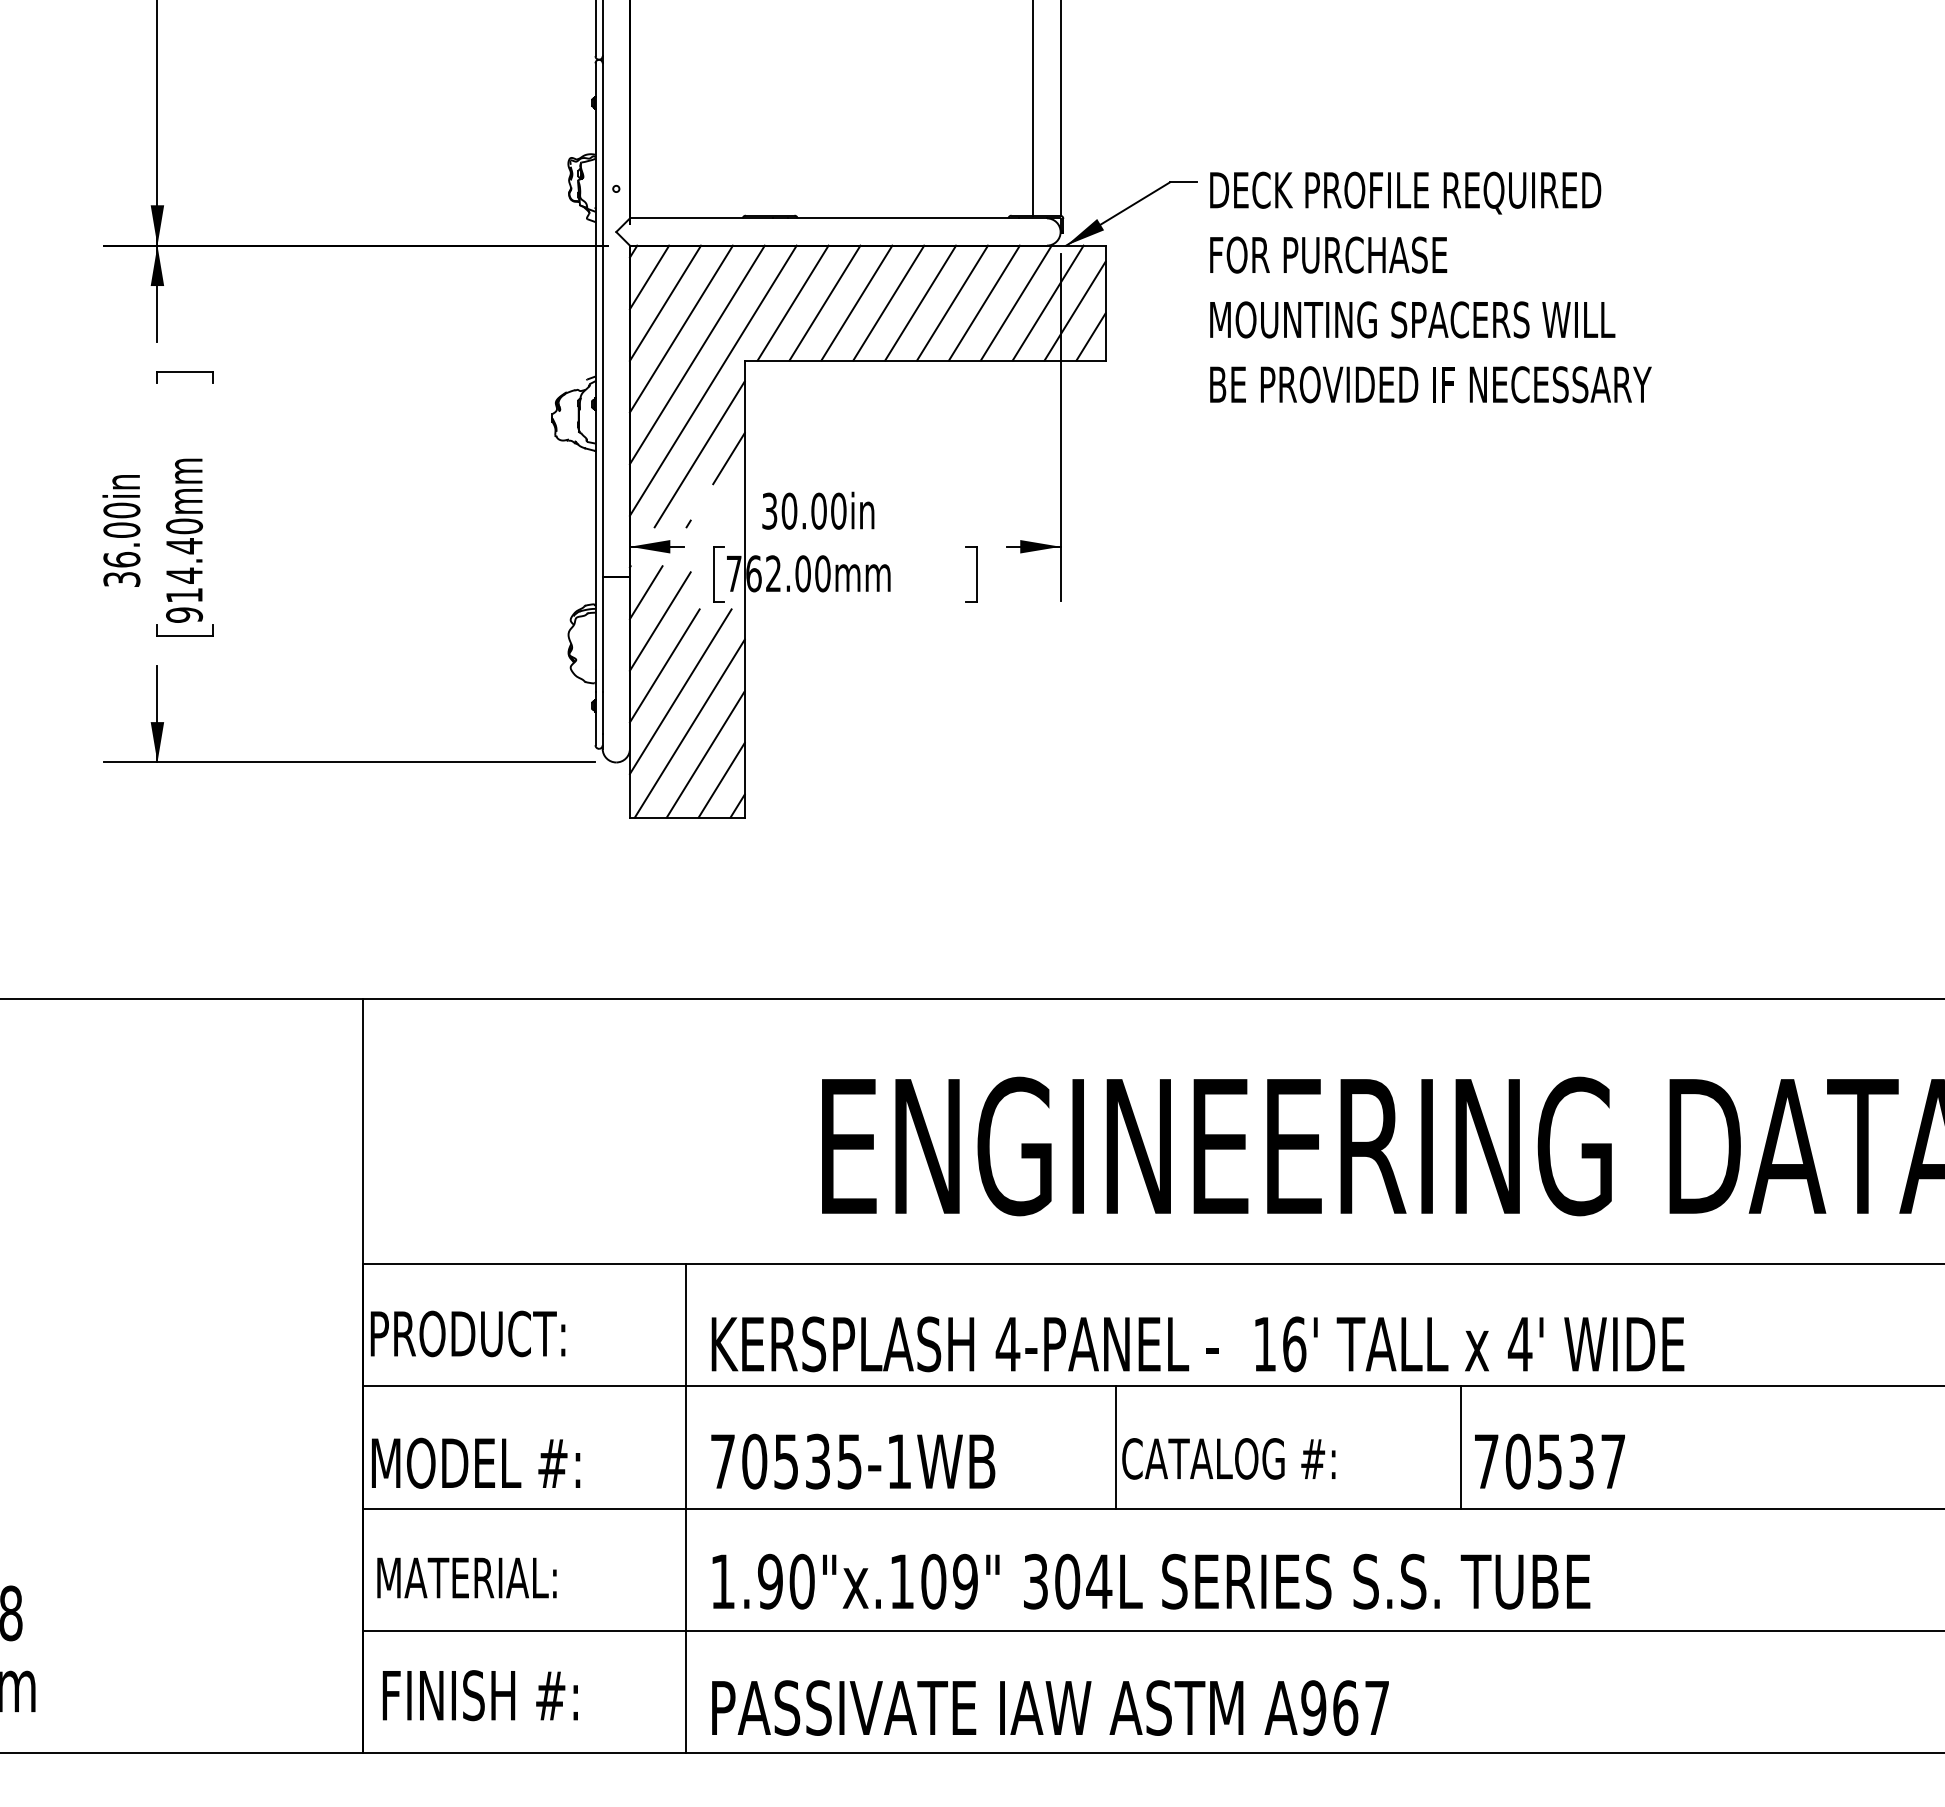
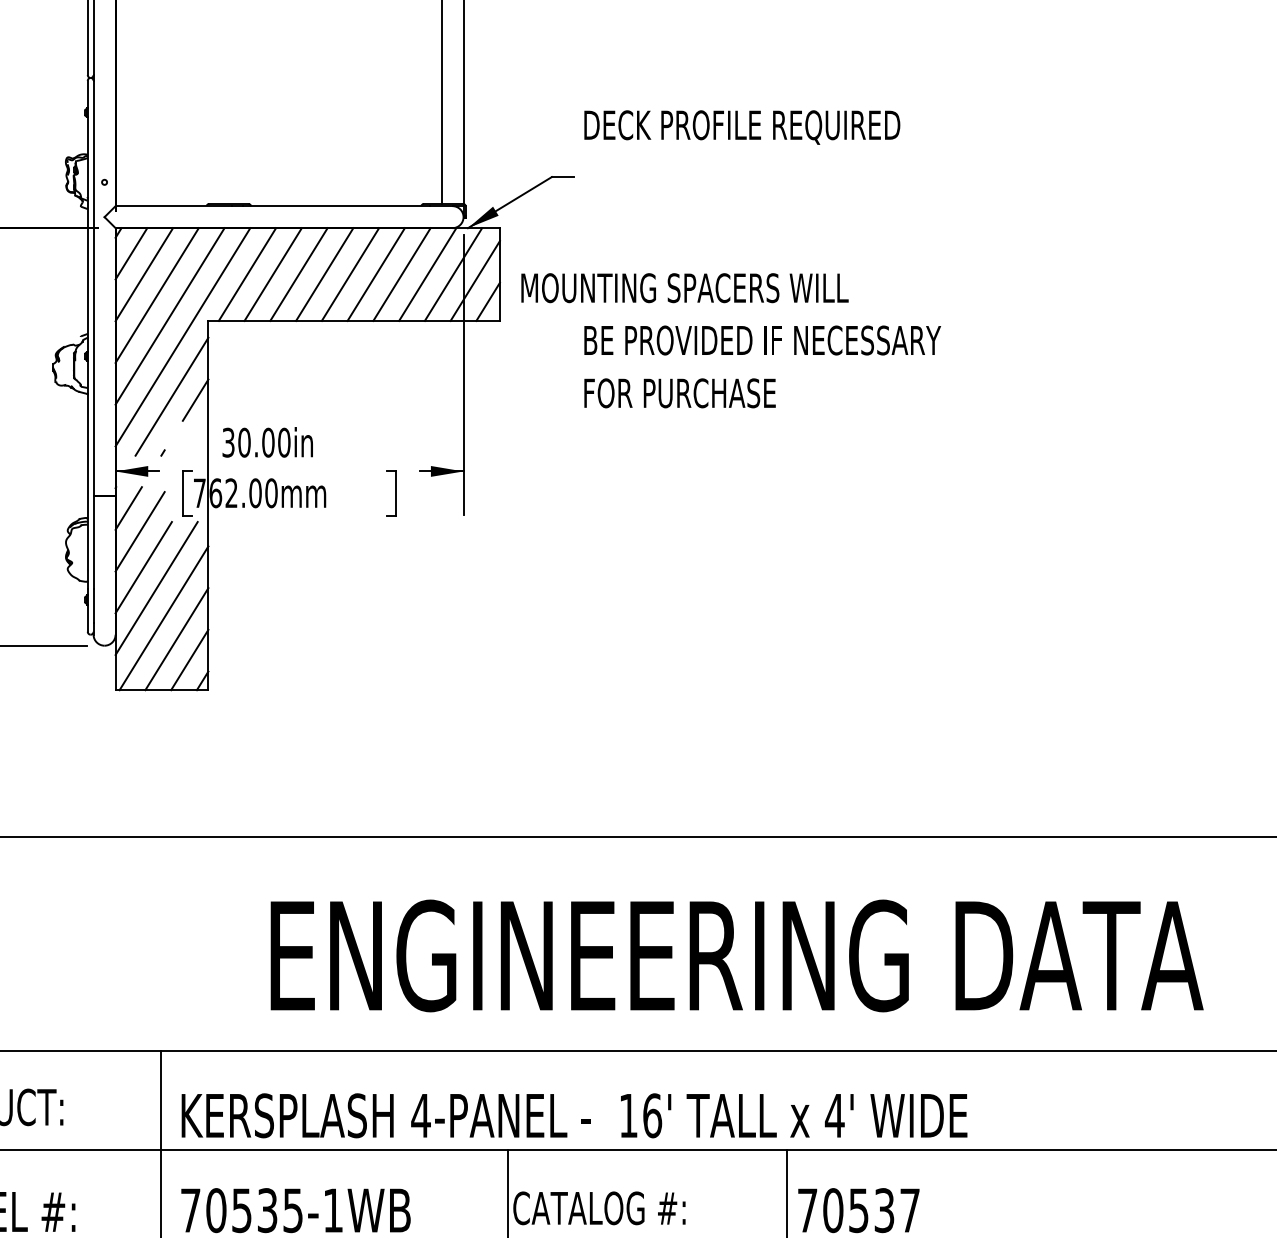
text: (1405, 192) -> (742, 127), moved
text: (1328, 254) -> (679, 392), moved
text: (1412, 319) -> (684, 287), moved

